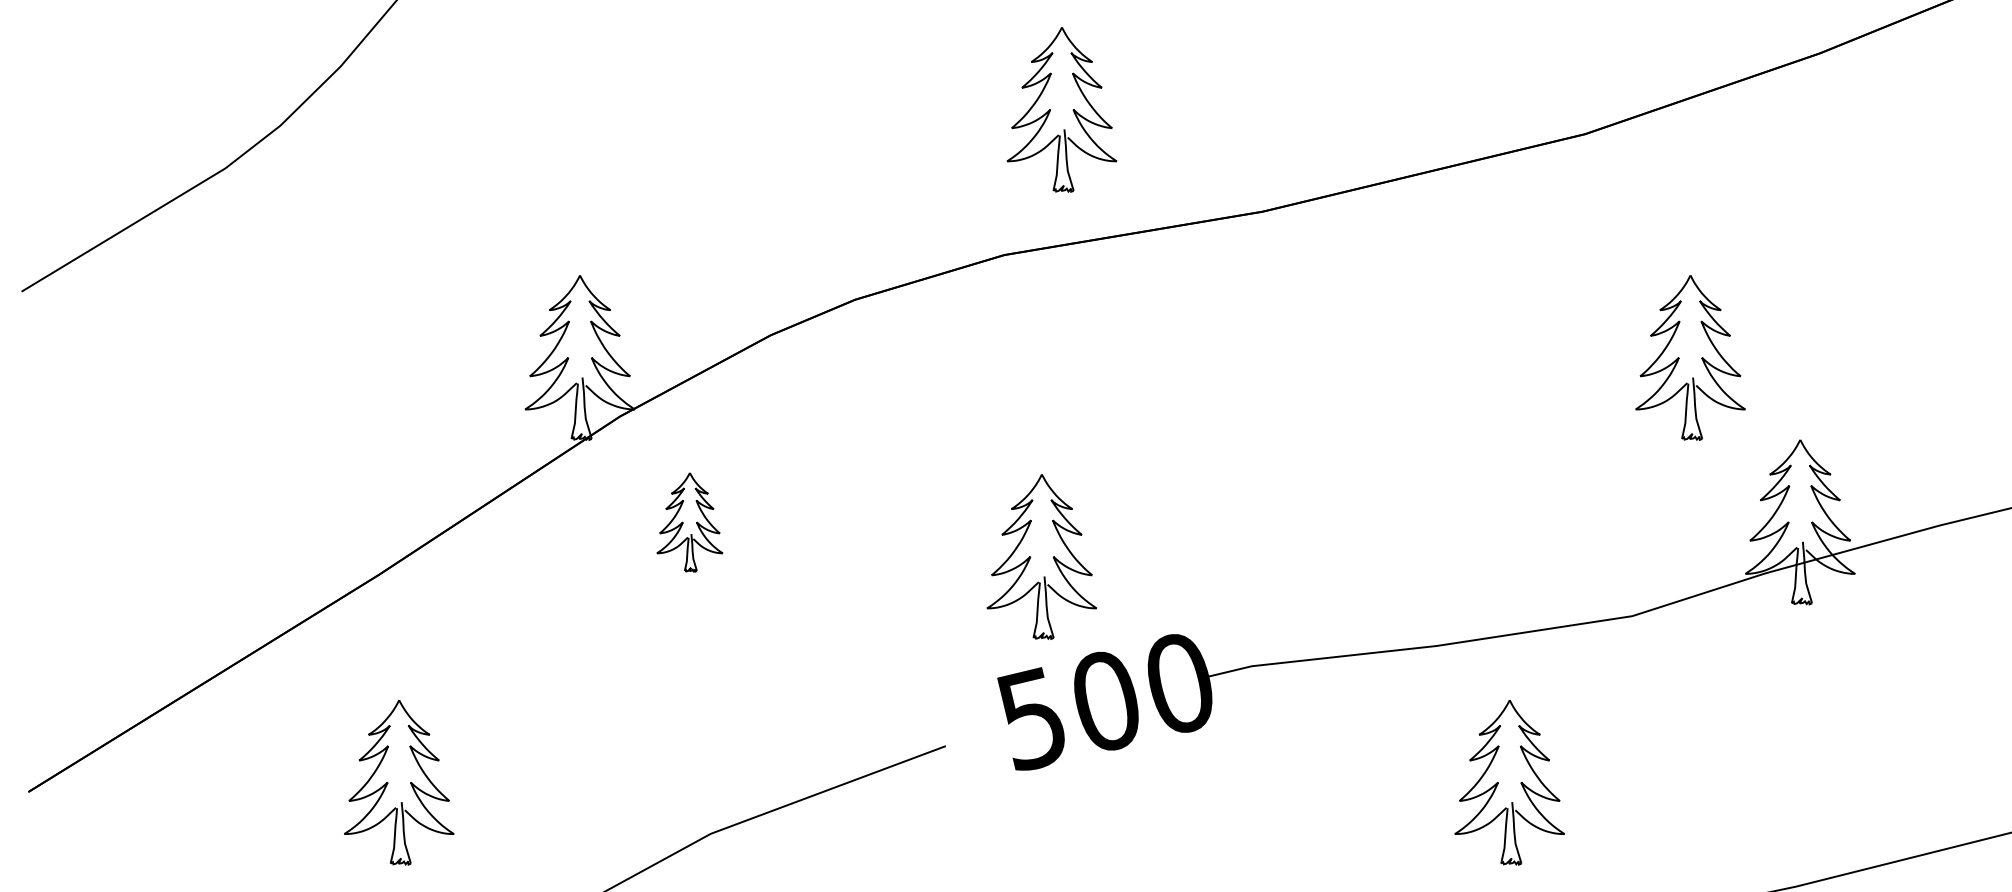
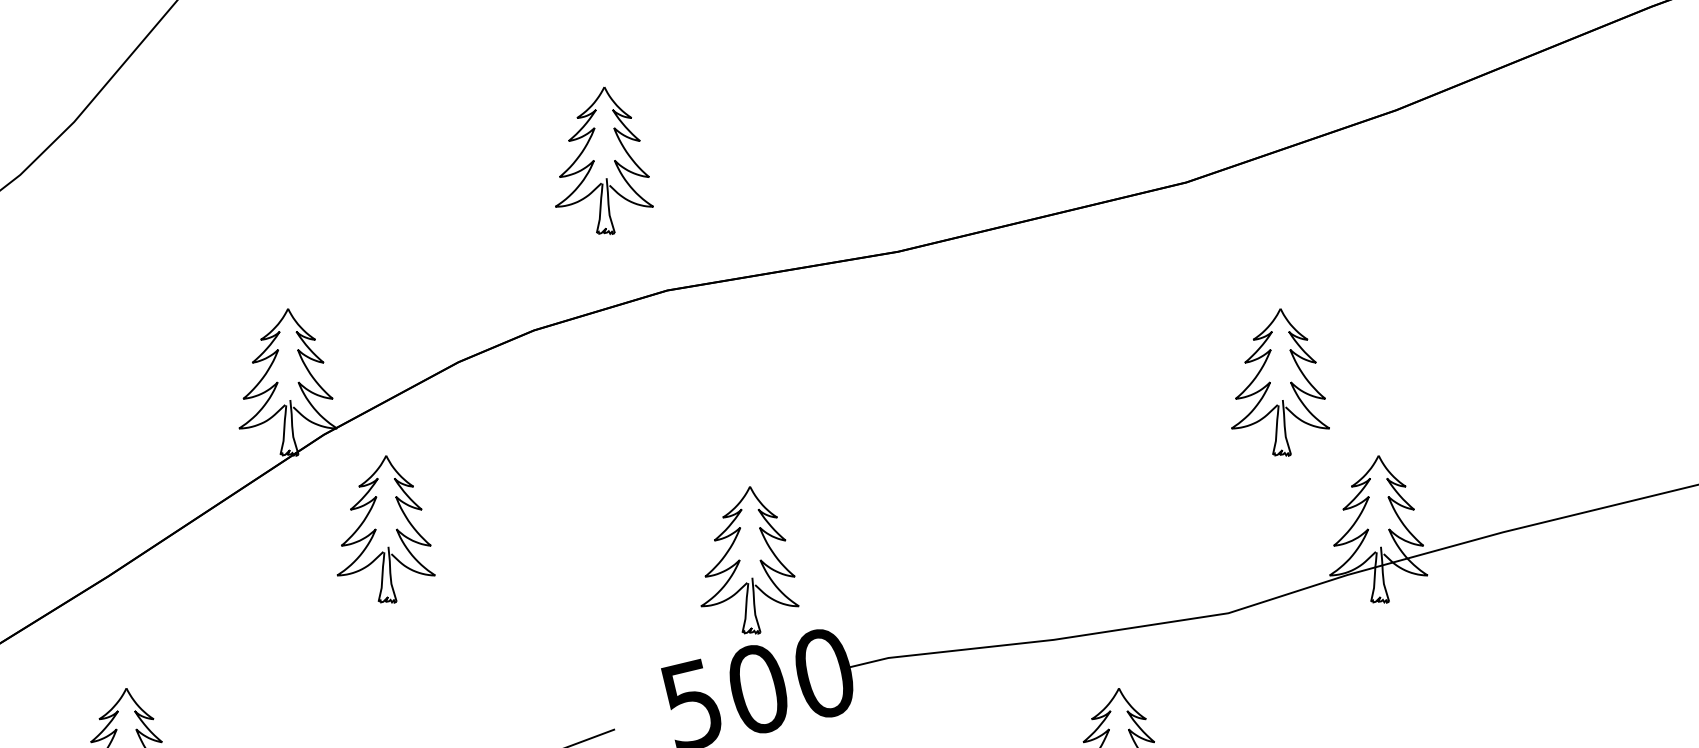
part: (1061, 109) -> (604, 160), moved
part: (689, 522) -> (385, 529), size x1.67
part: (1041, 556) -> (749, 559), moved

